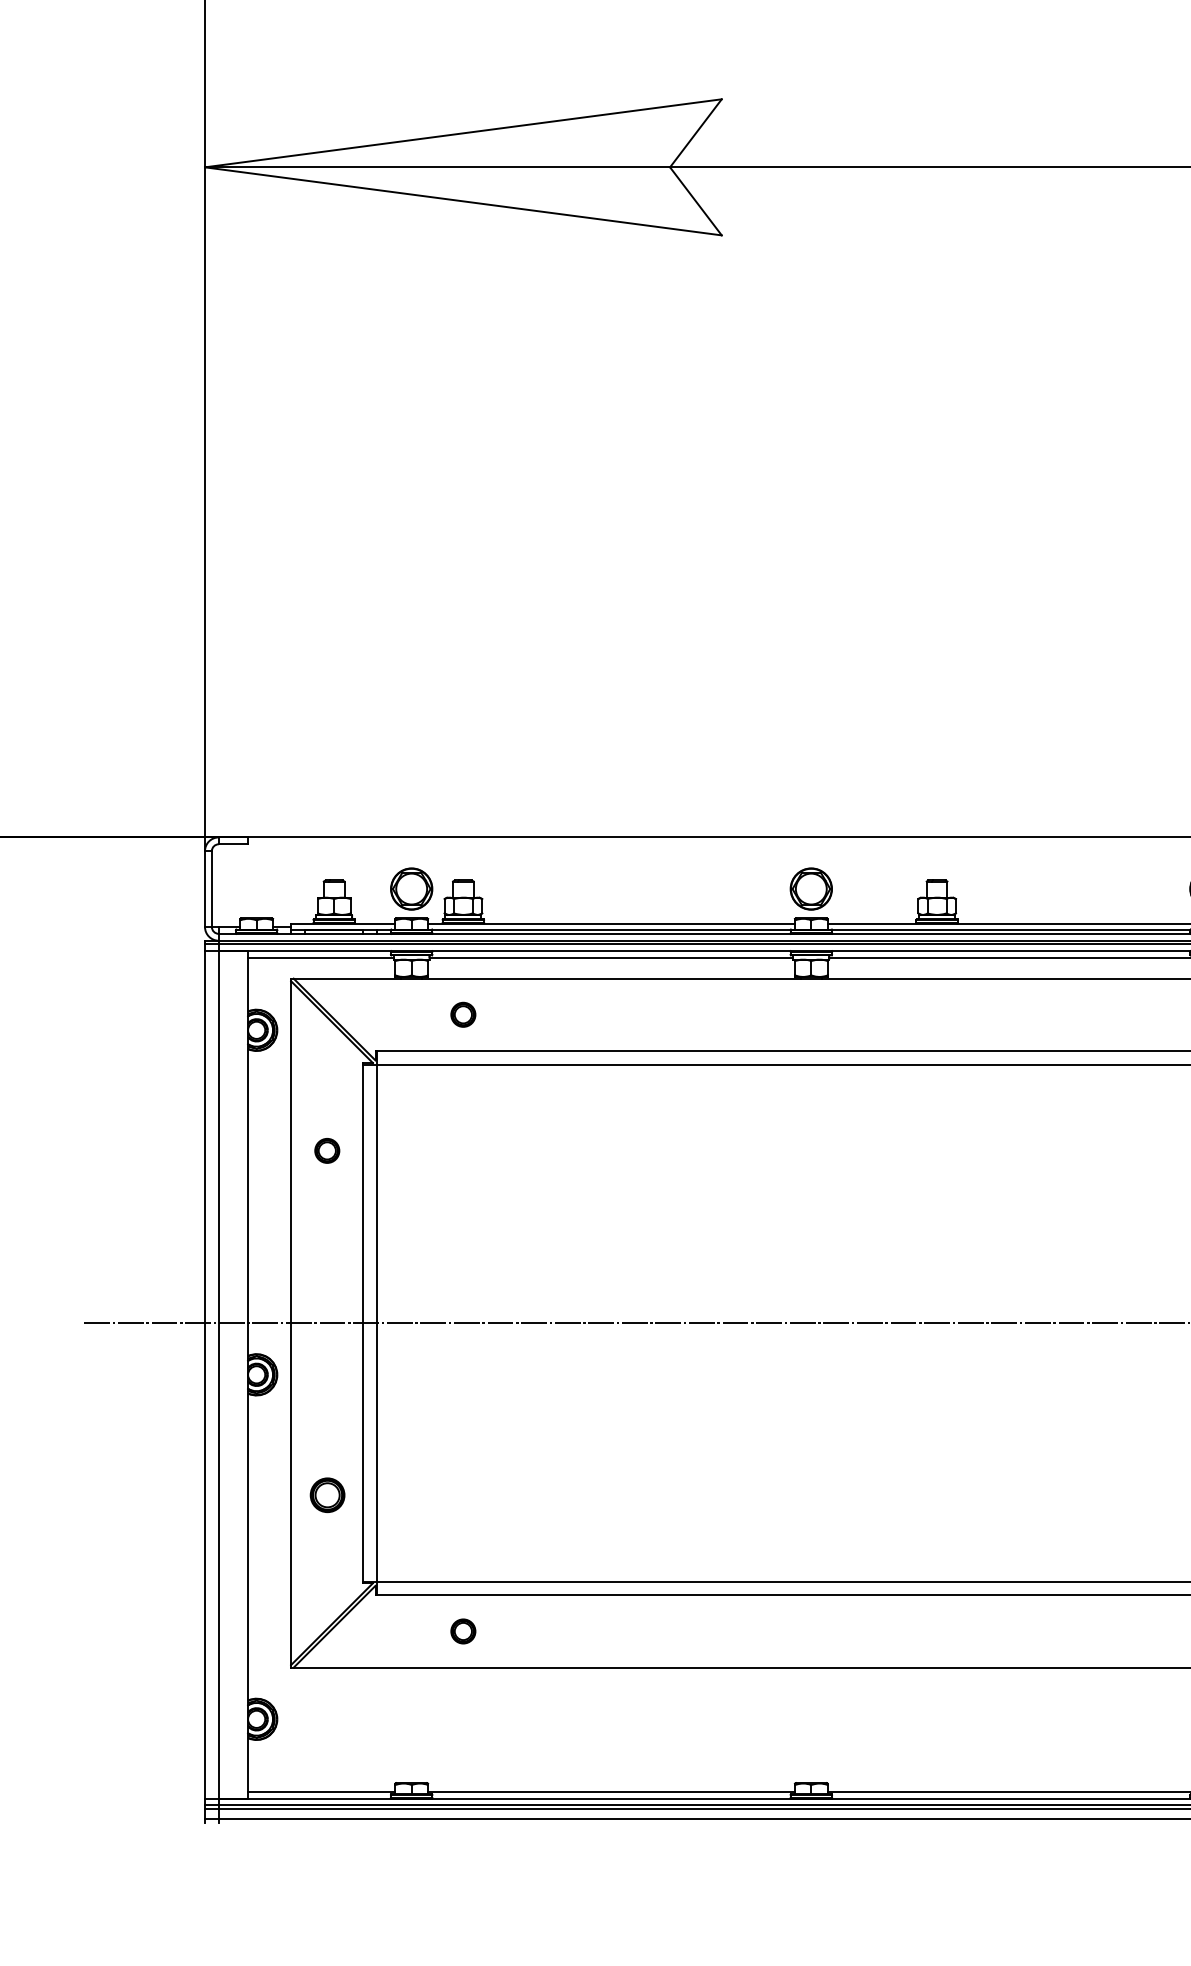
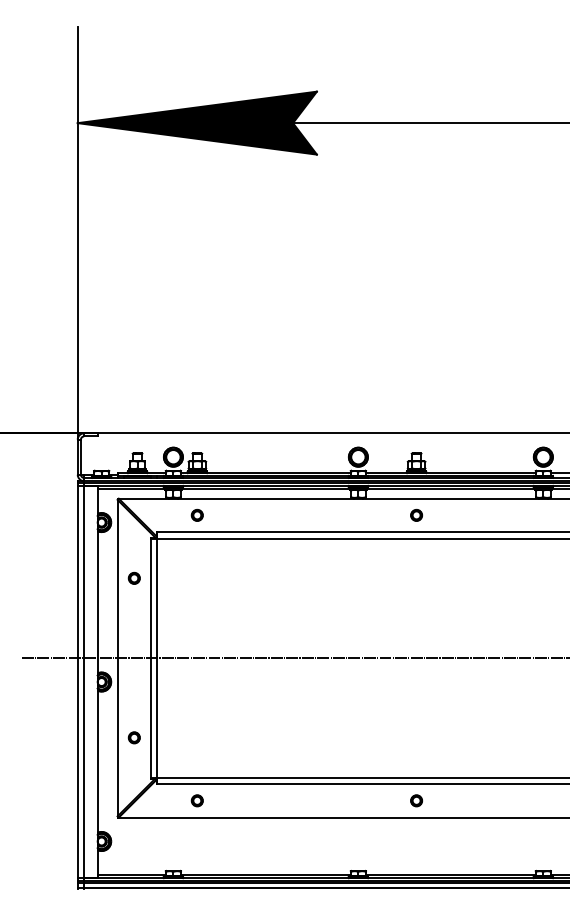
fill: (461, 165) -> (196, 122), added
part: (936, 1015) -> (416, 515), added
part: (325, 1494) -> (133, 737), size x0.71
part: (936, 1630) -> (416, 800), added

